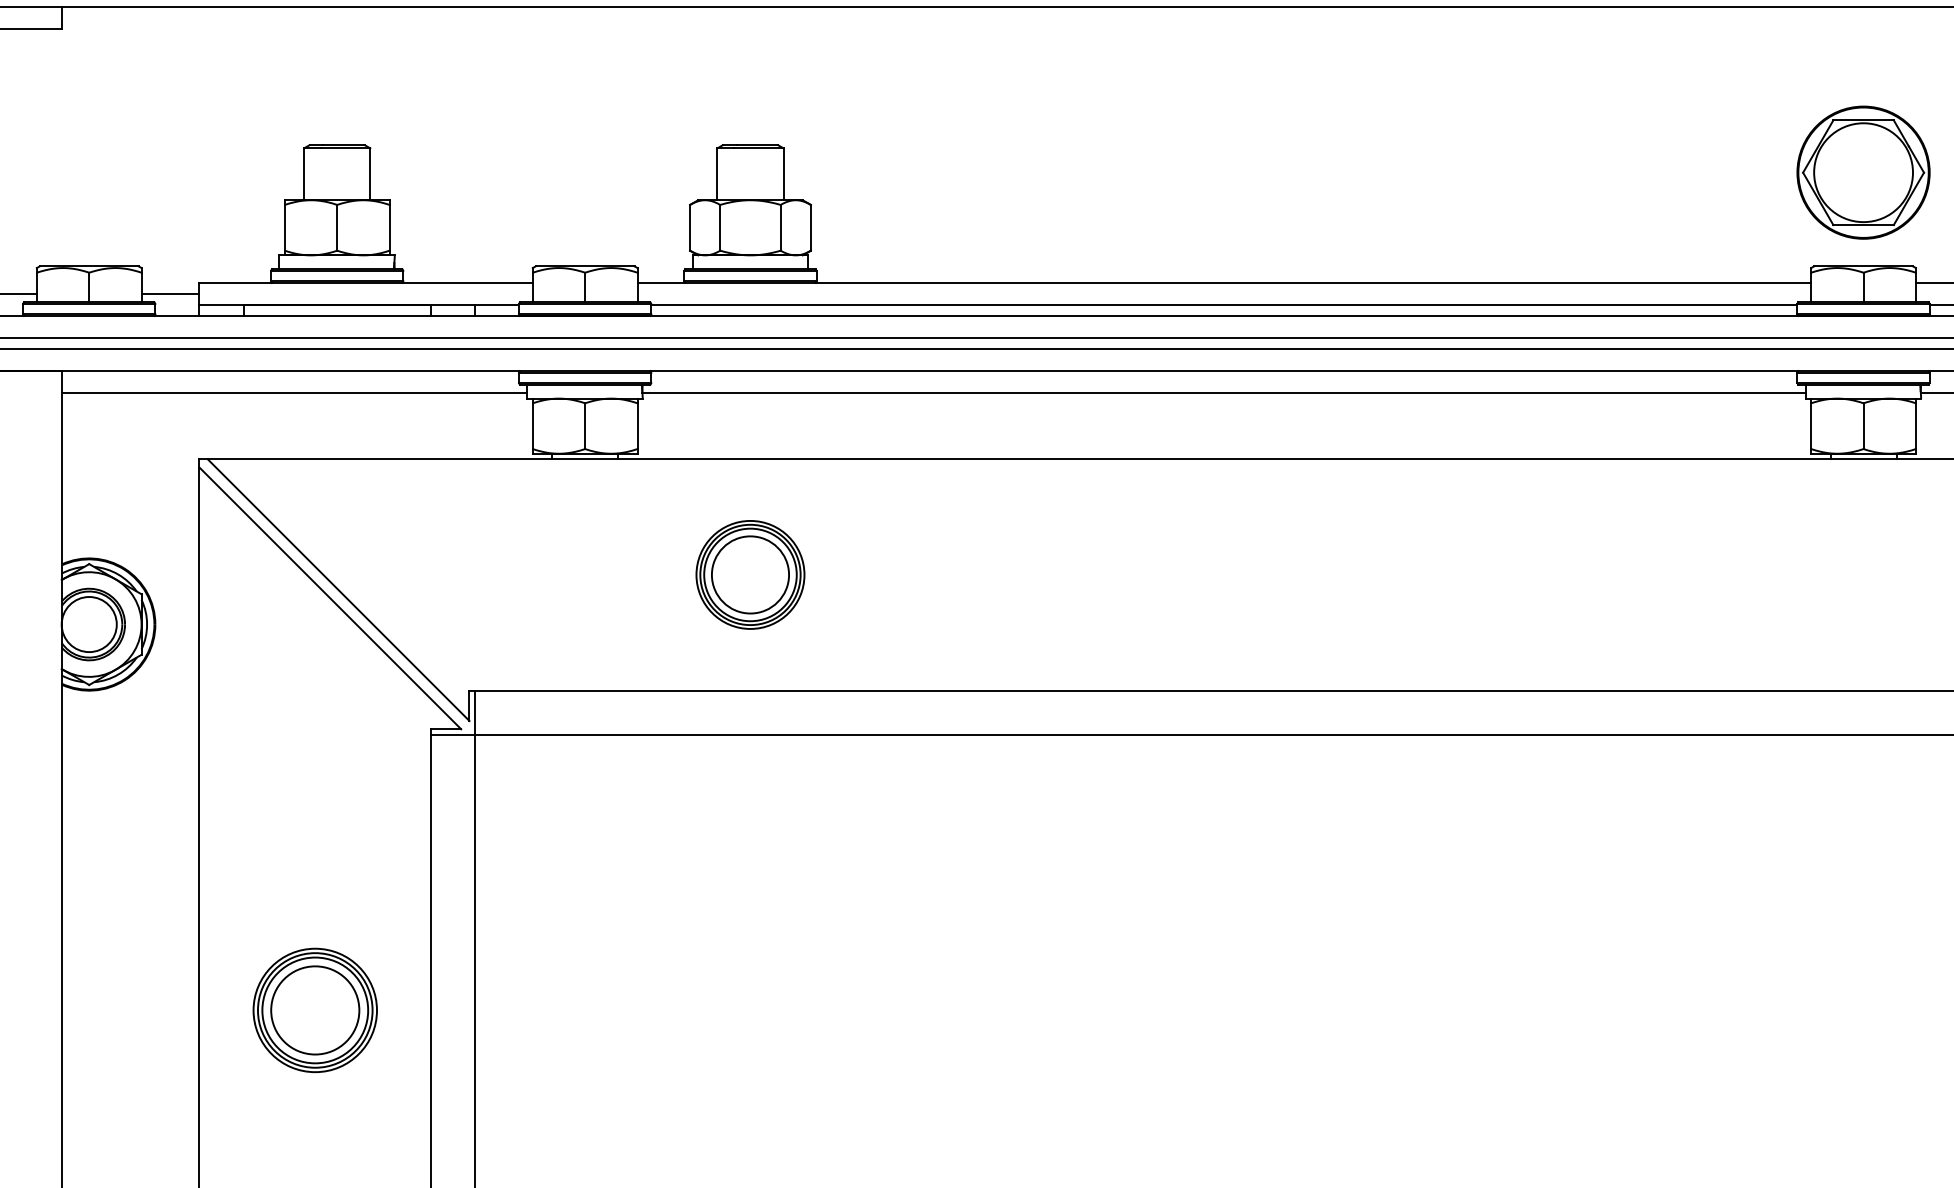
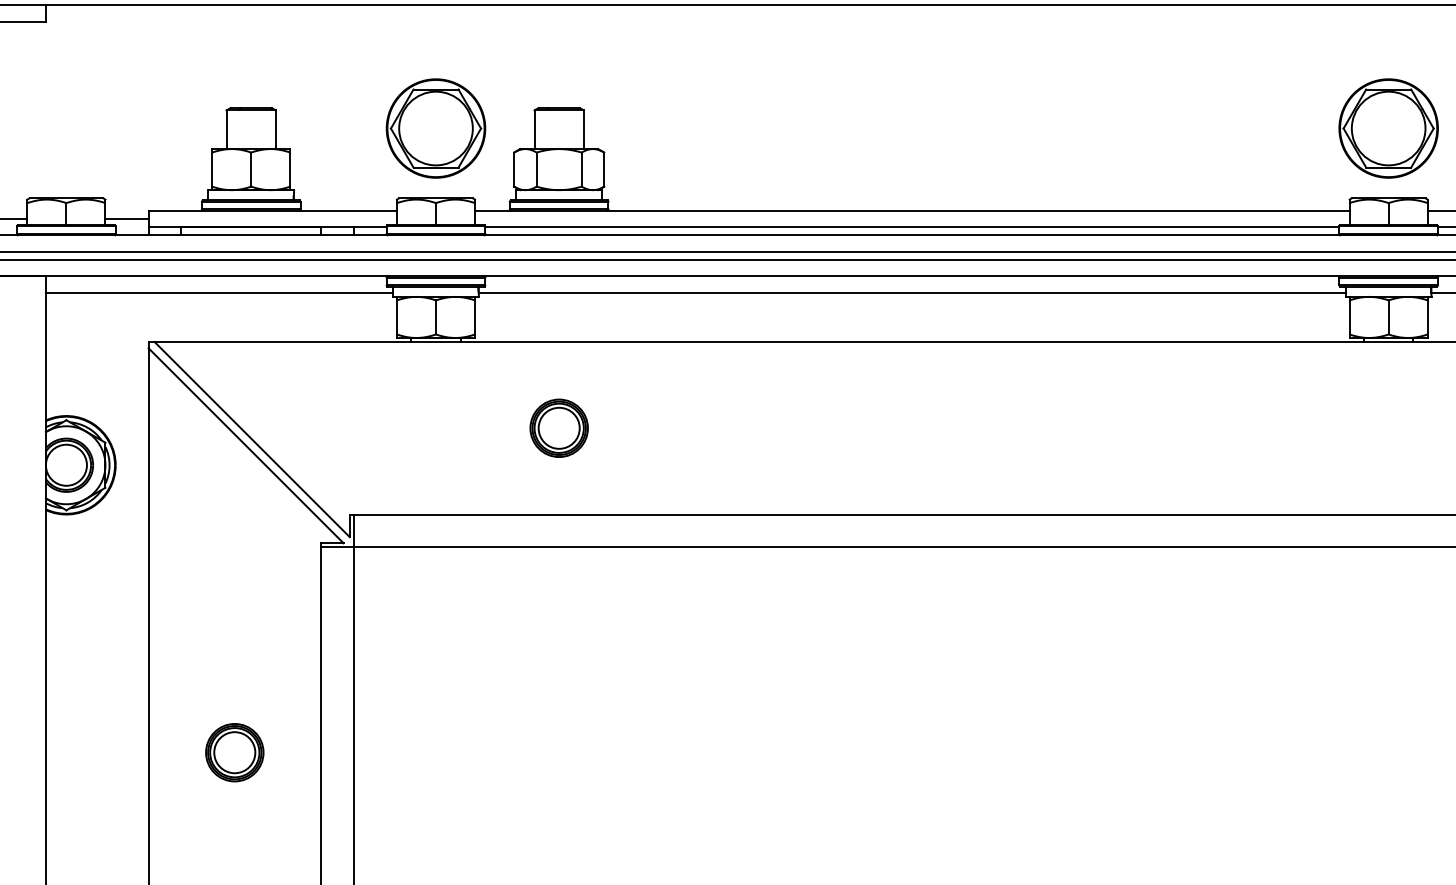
part: (585, 172) -> (436, 128), added
part: (750, 574) -> (559, 427), size x0.71
part: (314, 1009) -> (234, 752), size x0.62

